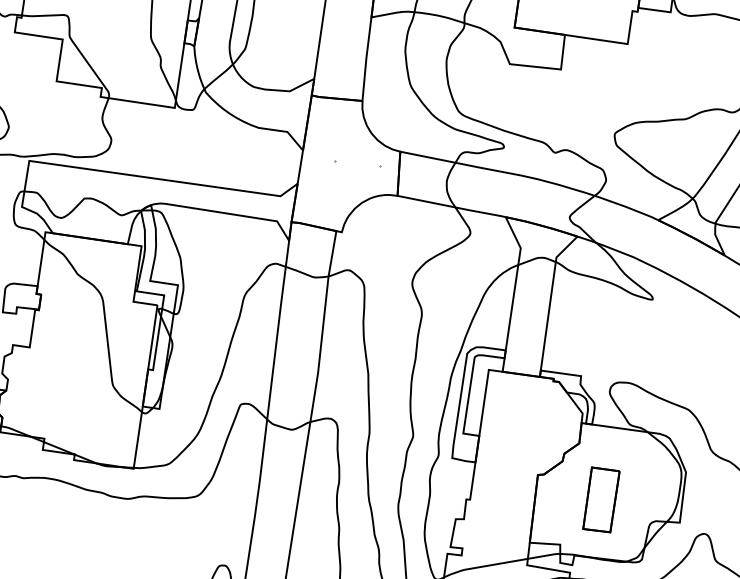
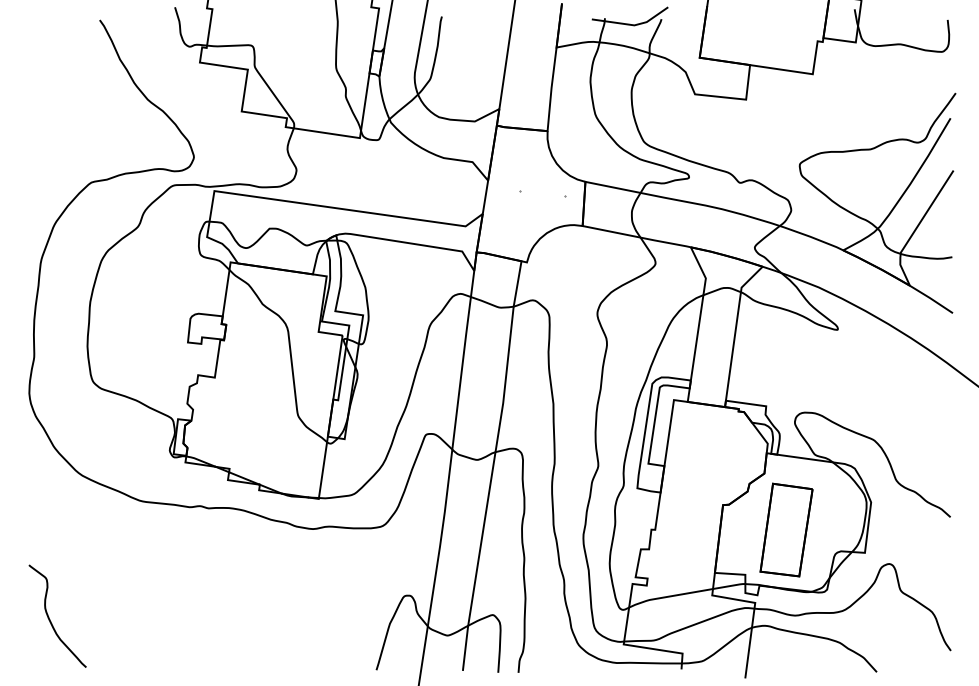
part: (601, 499) -> (786, 529), size x1.43

